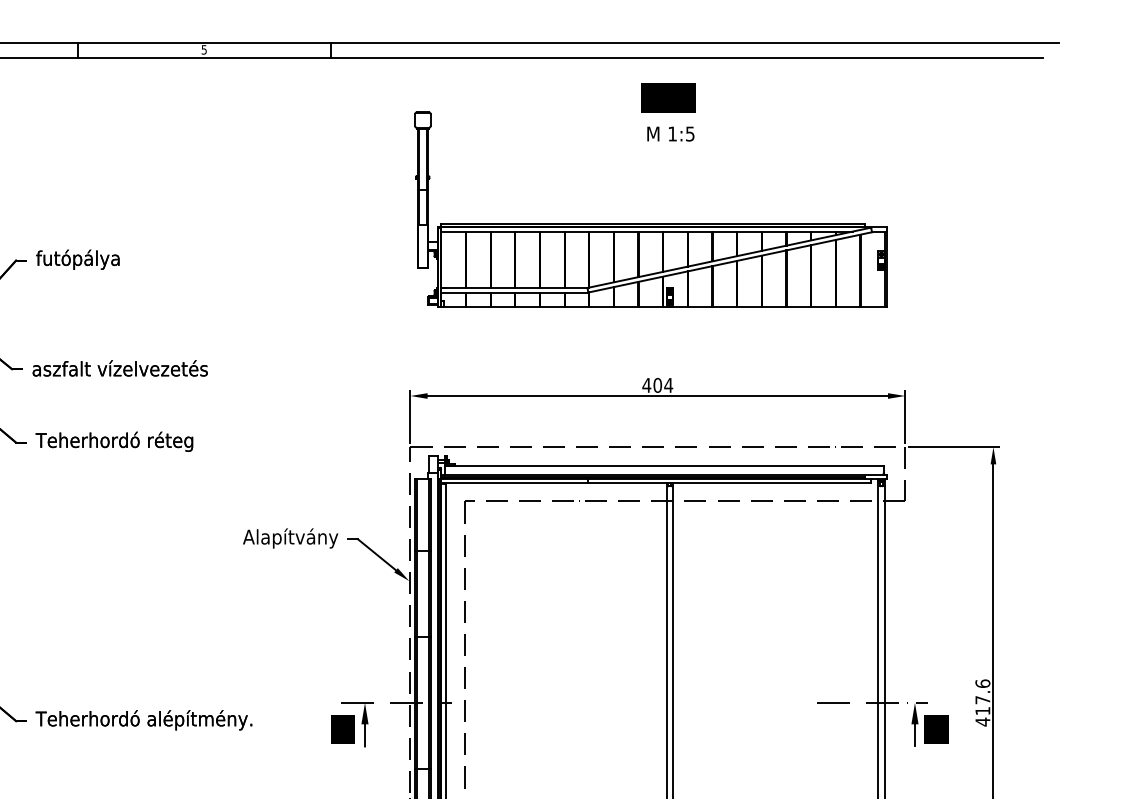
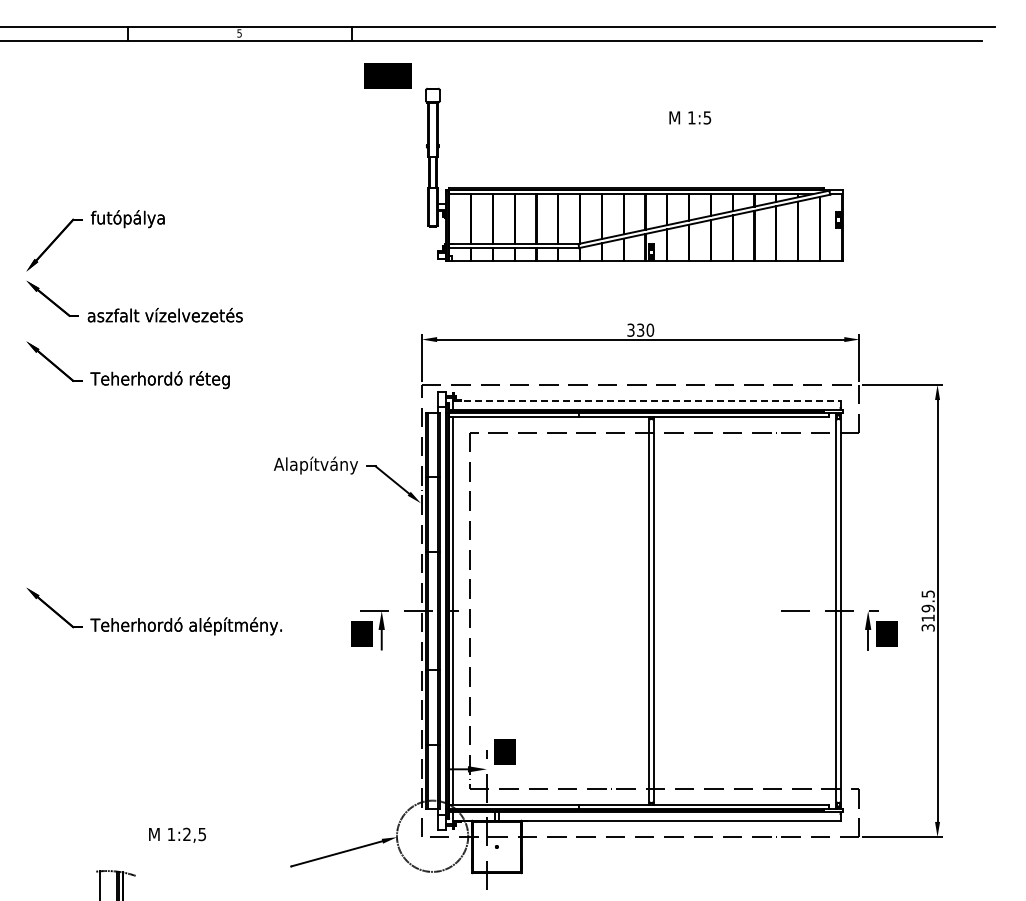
text: (667, 97) -> (387, 75), moved
text: (671, 133) -> (690, 117), moved
text: (657, 384) -> (640, 329), 404 -> 330
line: (664, 466) -> (646, 401), solid -> dashed
text: (982, 702) -> (927, 610), 417.6 -> 319.5

